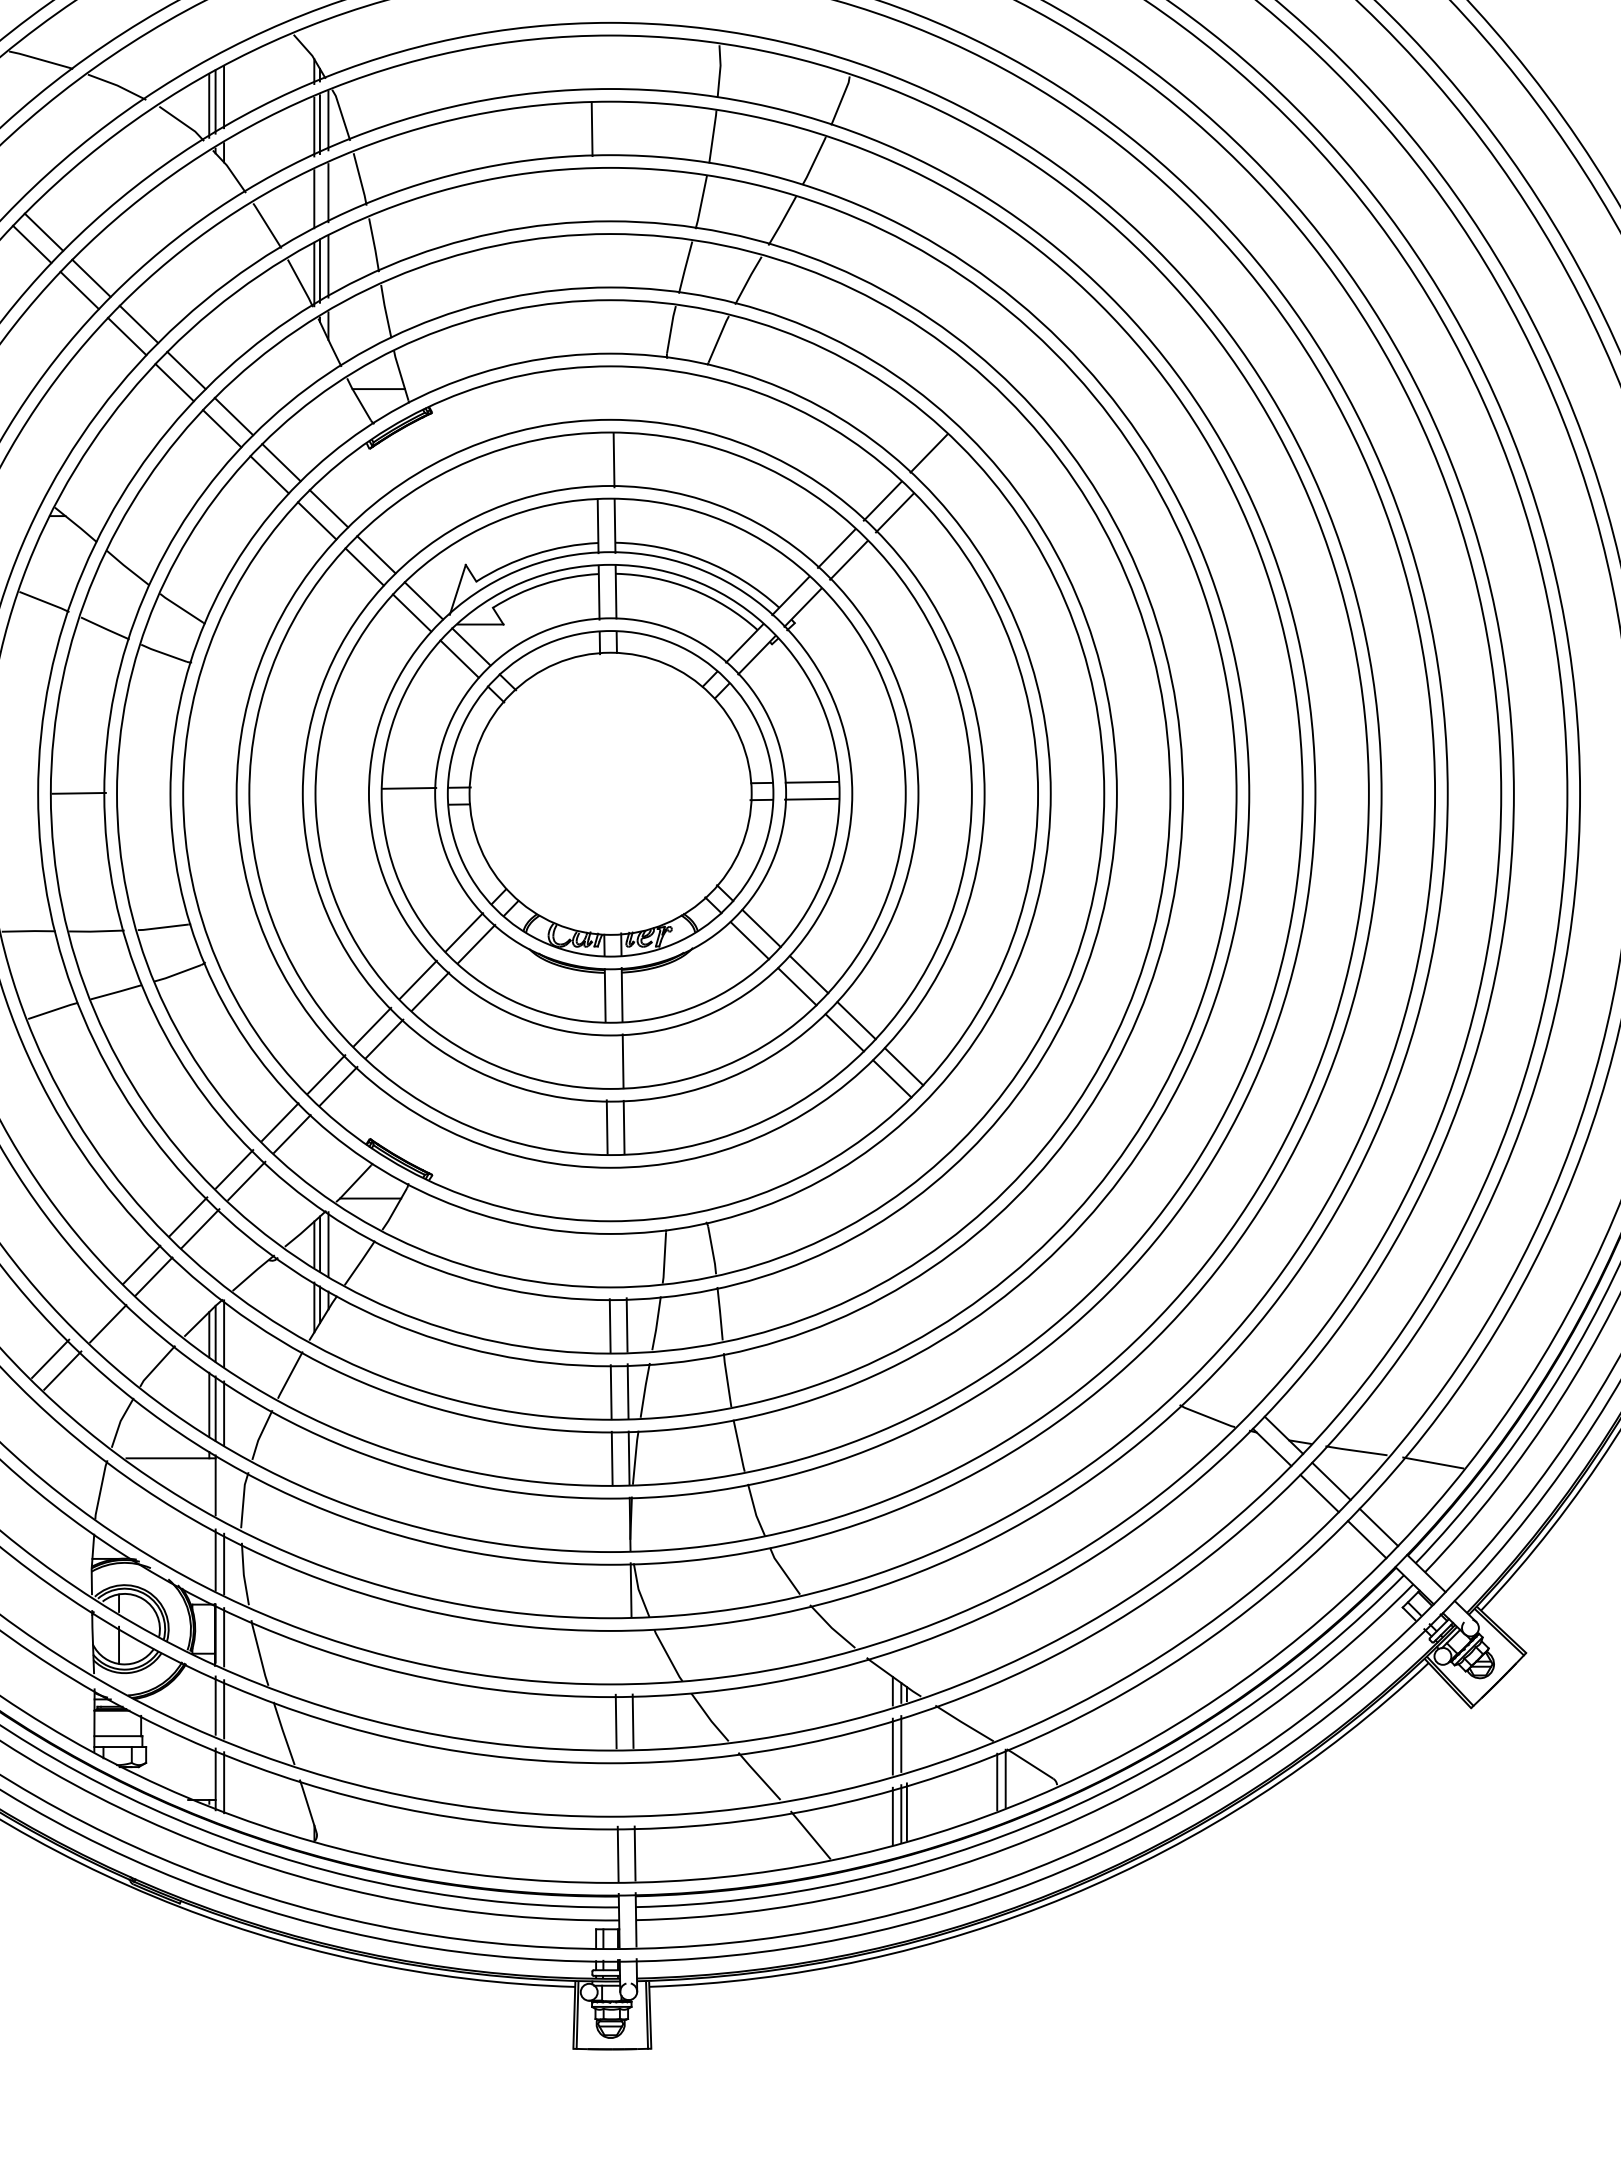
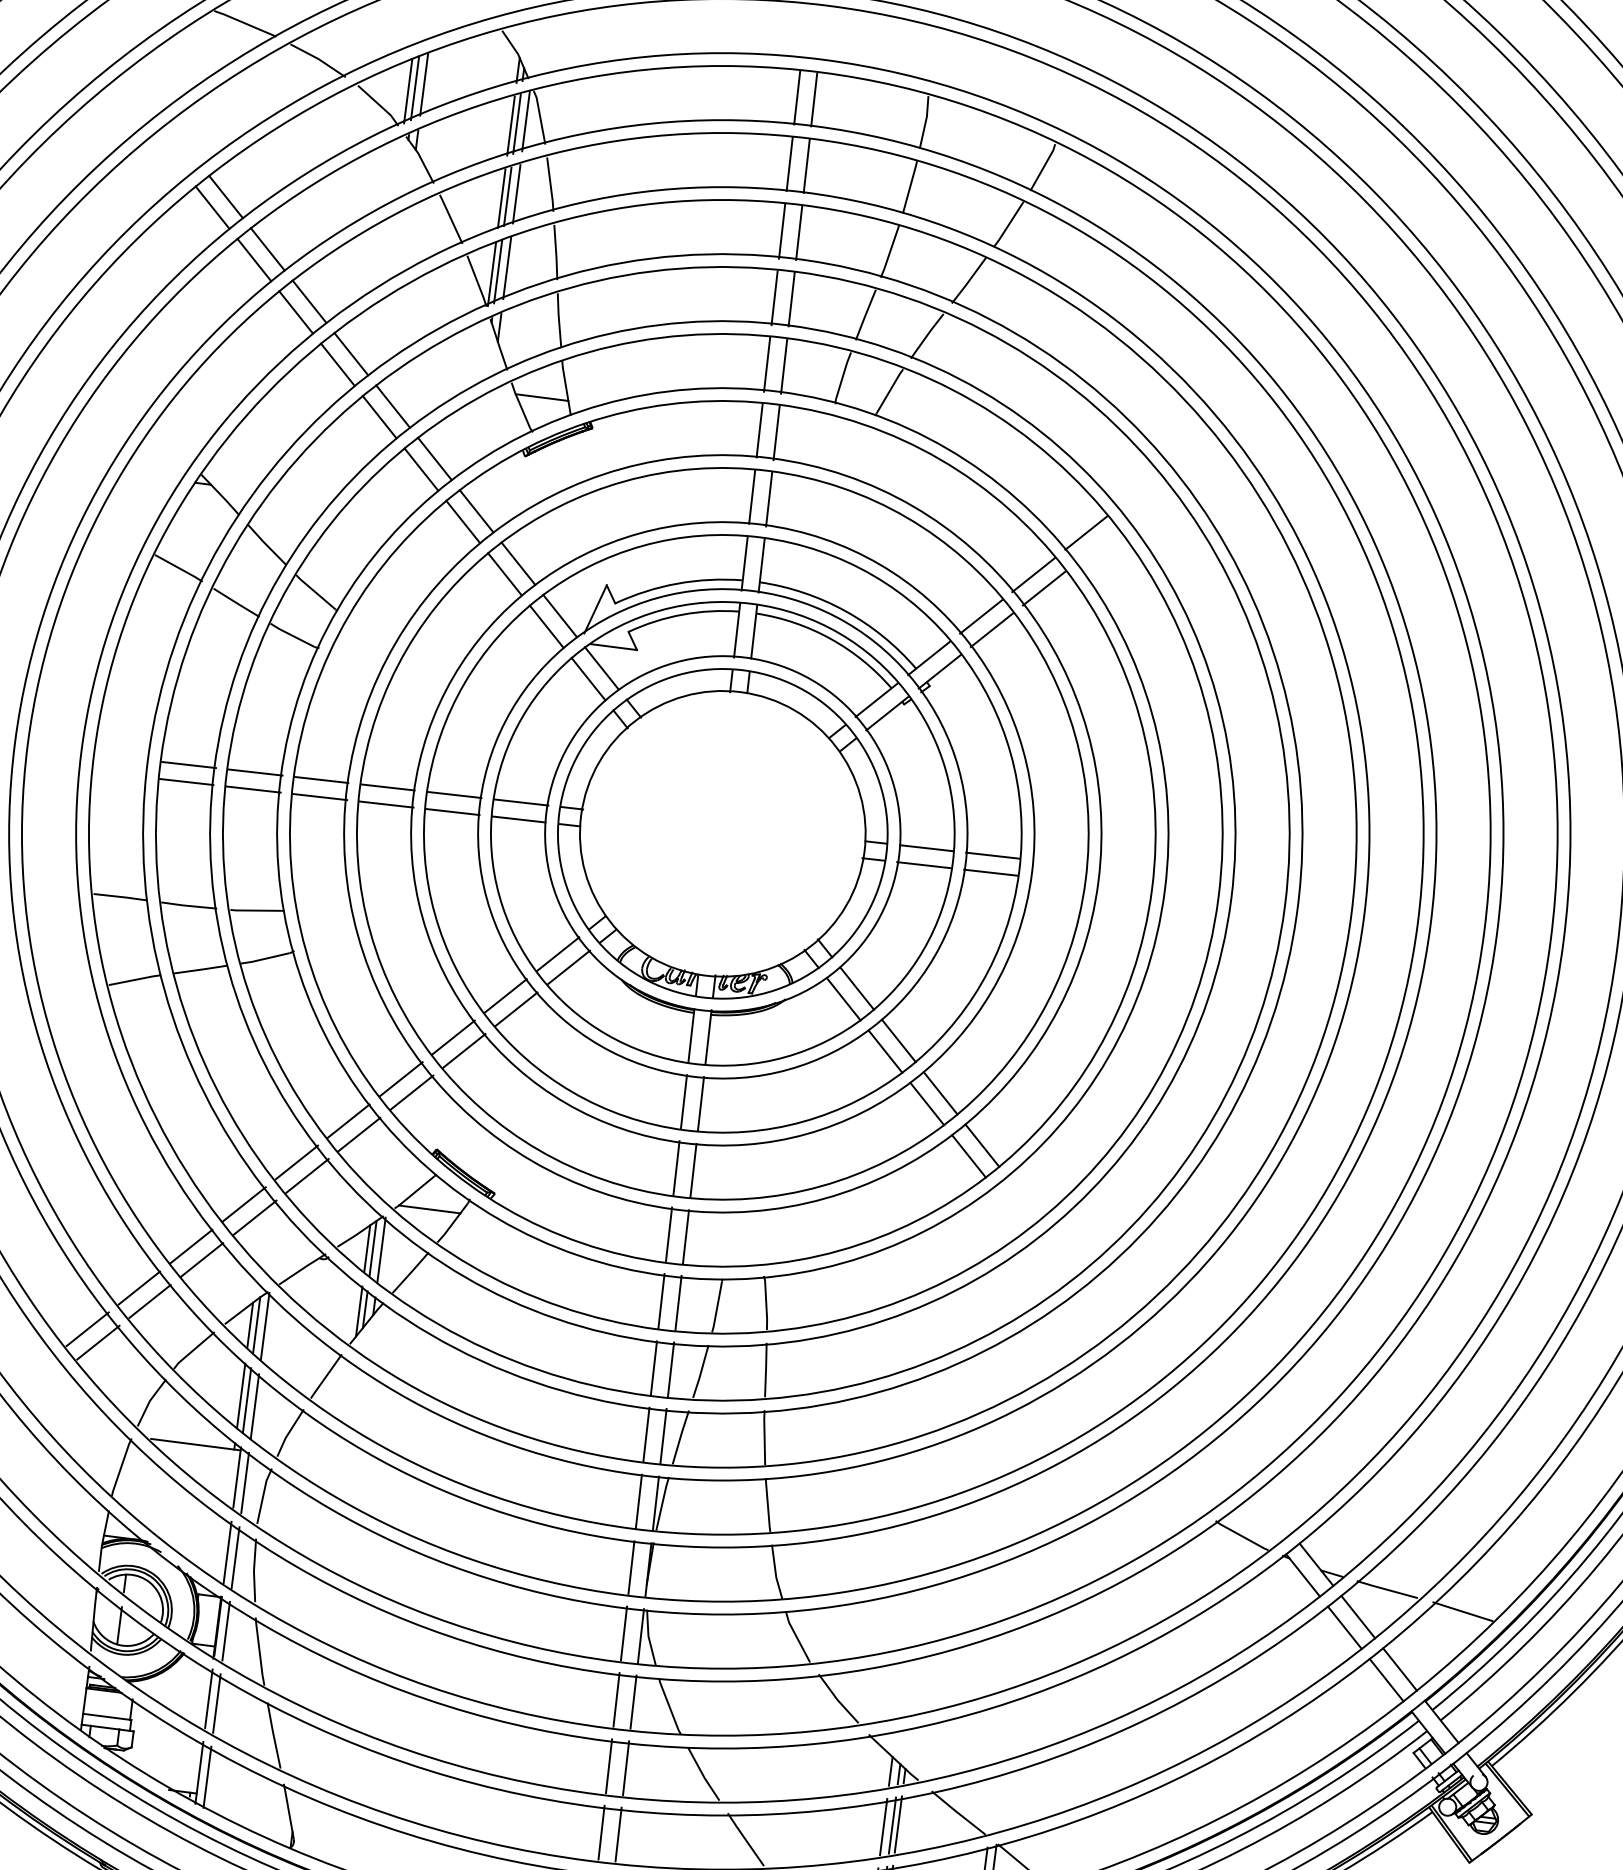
line: (590, 63) -> (796, 97), added
line: (607, 63) -> (813, 99), added
line: (608, 128) -> (806, 165), added
line: (592, 195) -> (781, 230), added
line: (609, 195) -> (798, 232), added
line: (319, 196) -> (507, 196), added
line: (610, 261) -> (791, 299), added
line: (593, 262) -> (773, 298), added
line: (594, 328) -> (766, 364), added
line: (611, 328) -> (783, 366), added
line: (595, 394) -> (758, 430), added
line: (612, 394) -> (776, 433), added
line: (596, 459) -> (751, 496), added
line: (877, 780) -> (992, 854), added
line: (342, 788) -> (454, 794), added
line: (210, 790) -> (321, 779), added
line: (276, 790) -> (387, 787), added
line: (145, 791) -> (255, 771), added
line: (878, 797) -> (991, 872), added
line: (408, 804) -> (518, 818), added
line: (343, 805) -> (453, 811), added
line: (277, 806) -> (386, 803), added
line: (211, 807) -> (320, 796), added
line: (145, 808) -> (253, 788), added
line: (78, 809) -> (186, 781), added
line: (605, 1060) -> (683, 1101), added
line: (607, 1192) -> (668, 1233), added
line: (624, 1192) -> (685, 1236), added
line: (625, 1258) -> (677, 1302), added
line: (608, 1259) -> (660, 1301), added
line: (96, 1311) -> (139, 1287), added
line: (224, 1489) -> (245, 1482), added
line: (612, 1524) -> (630, 1567), added
line: (613, 1589) -> (623, 1633), added
line: (614, 1655) -> (615, 1699), added
line: (631, 1655) -> (632, 1701), added
line: (906, 1742) -> (897, 1824), added
line: (633, 1786) -> (618, 1833), added
line: (616, 1787) -> (600, 1832), added

